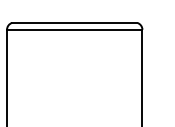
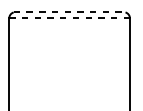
line: (74, 22) -> (69, 12), solid -> dashed
line: (74, 29) -> (69, 18), solid -> dashed

